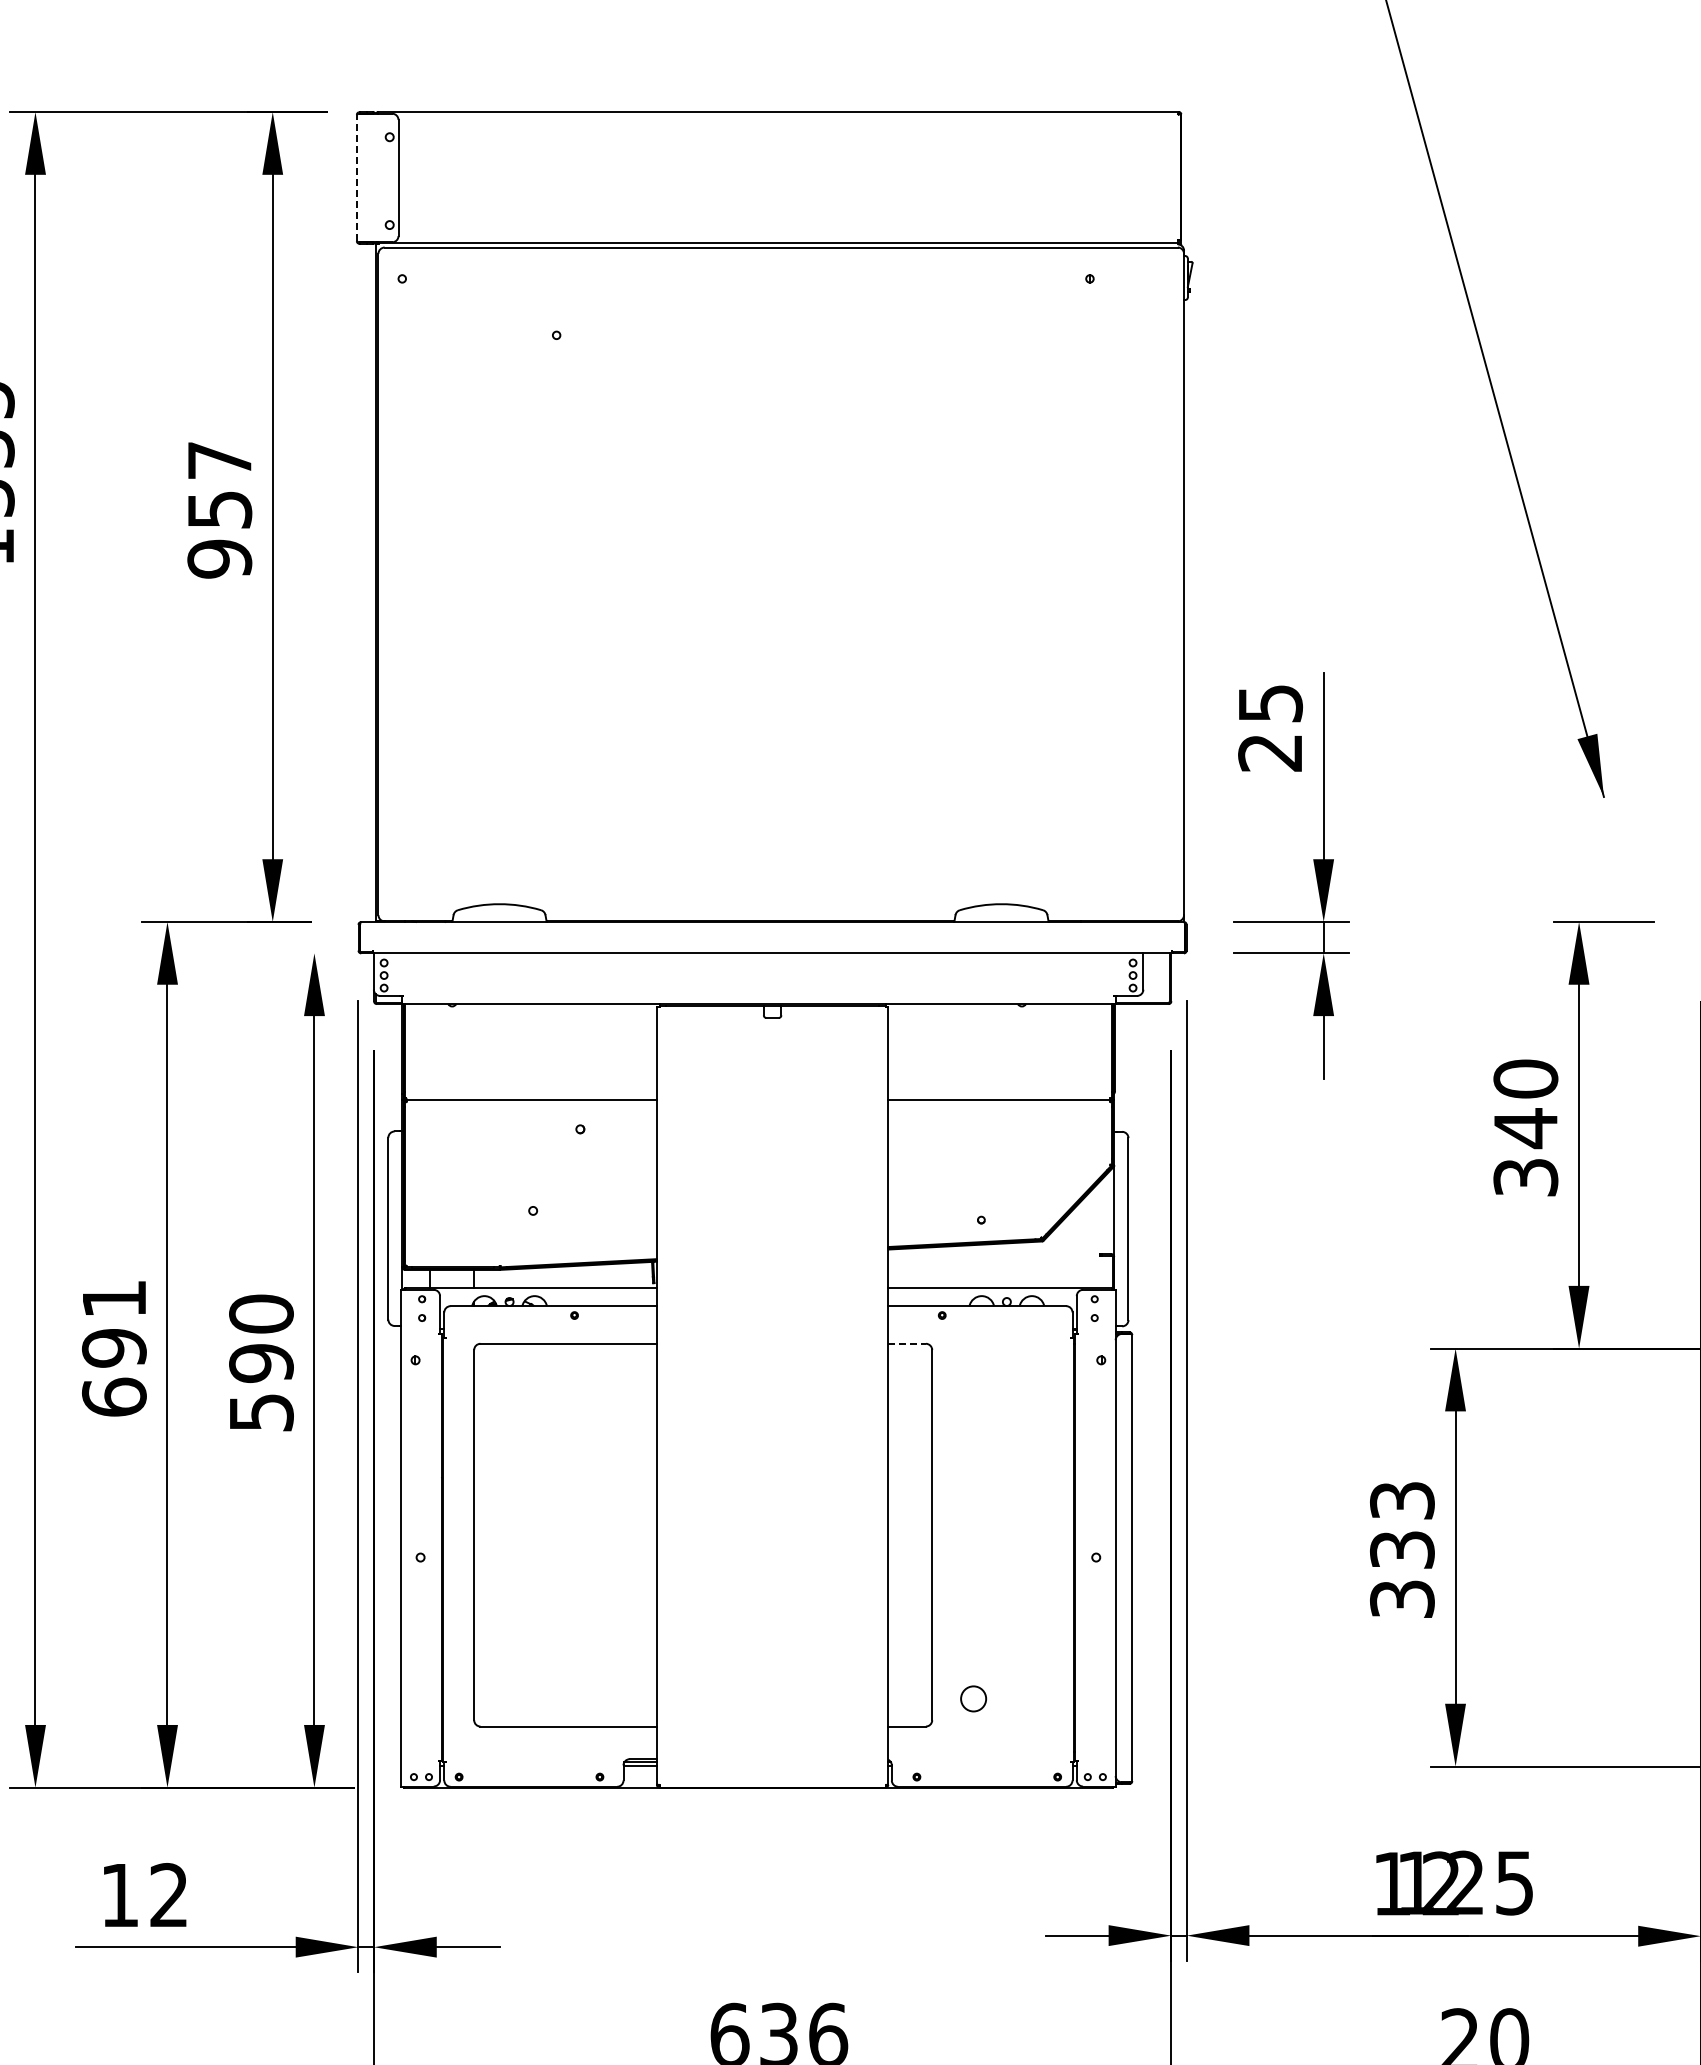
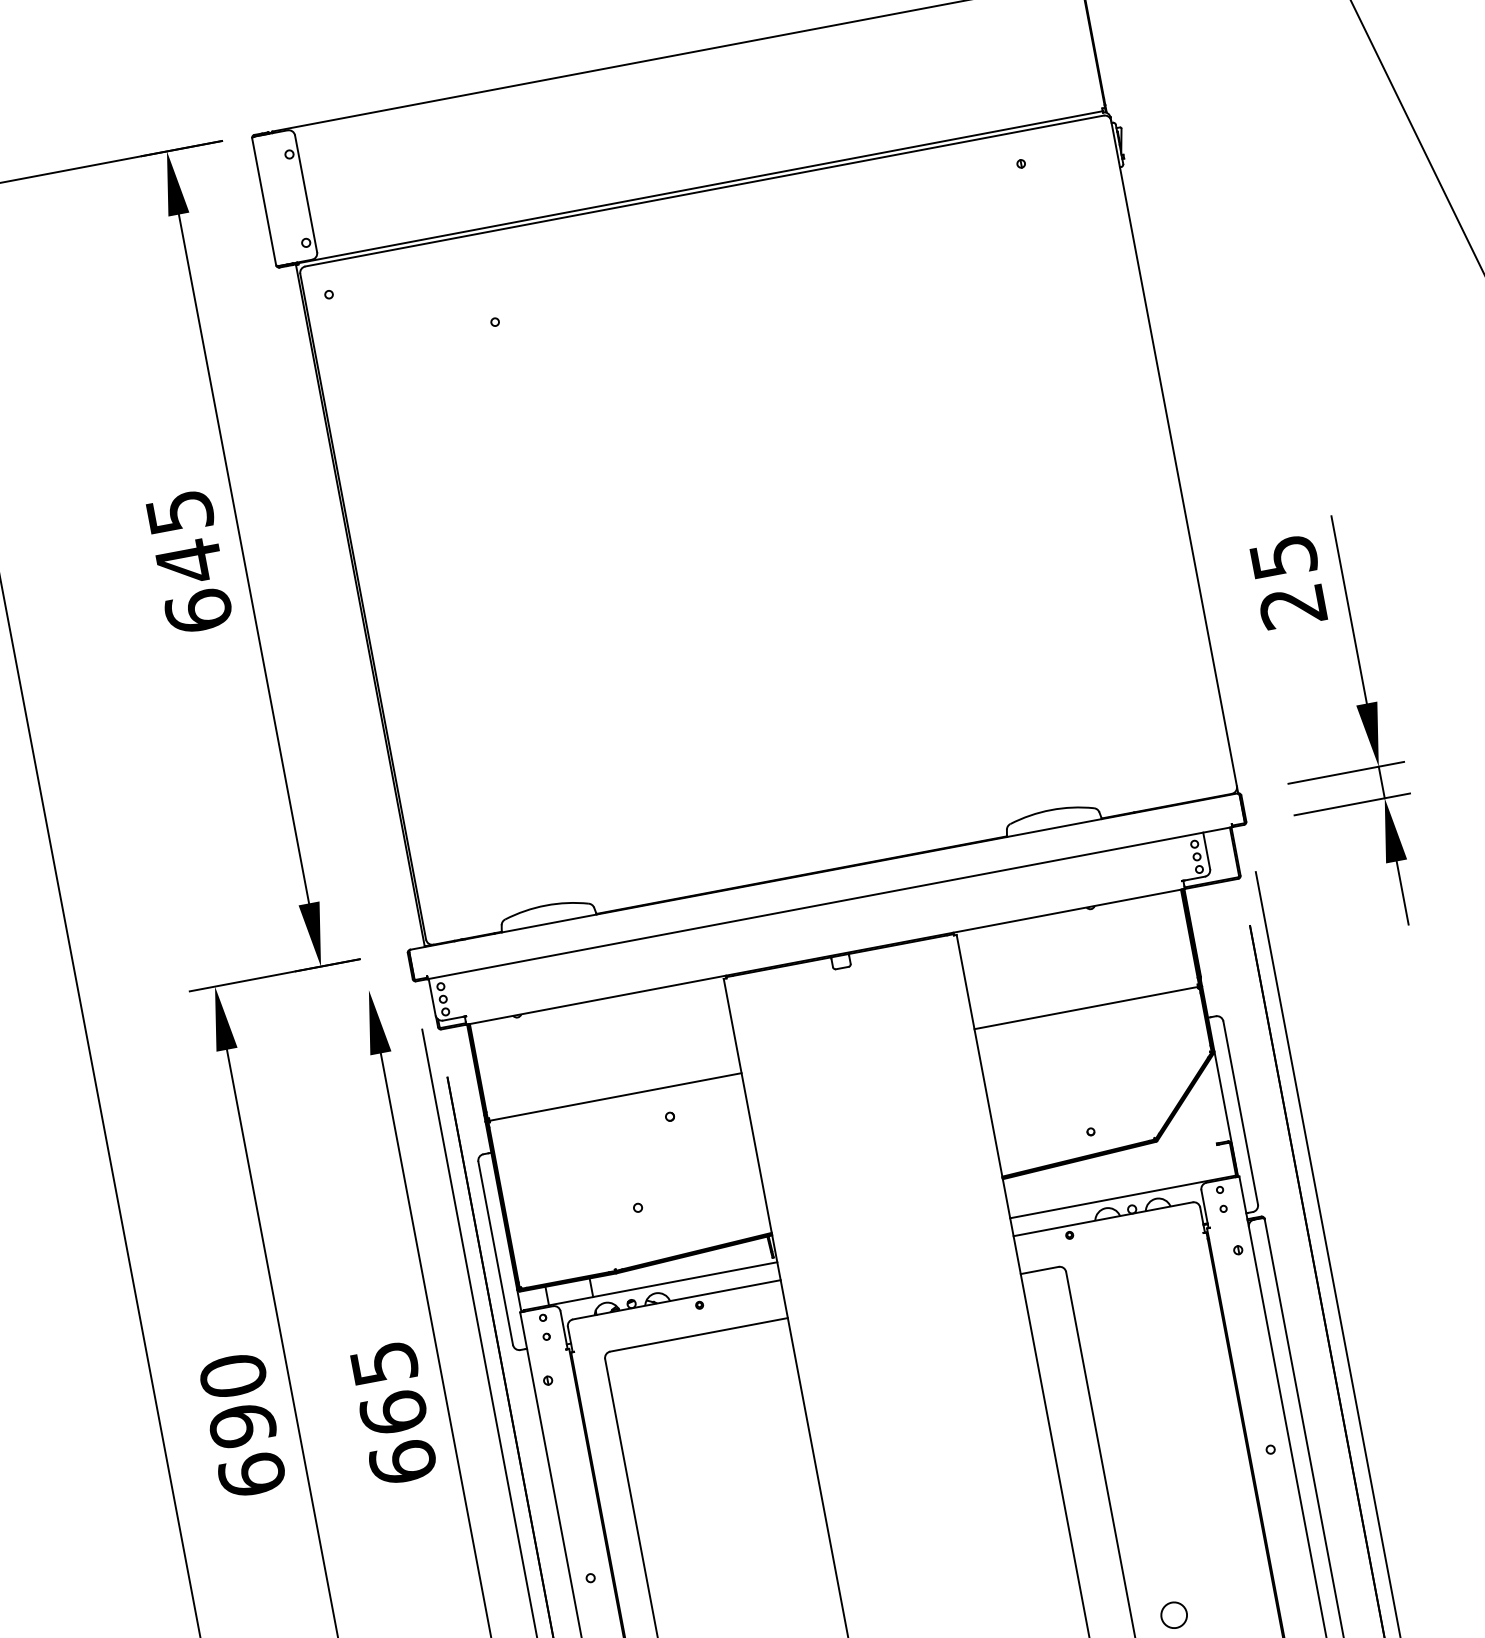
line: (356, 177) -> (263, 201), dashed -> solid
text: (219, 510) -> (189, 562), 957 -> 645
text: (114, 1298) -> (233, 1375), 691 -> 690
line: (907, 1343) -> (1040, 1270), dashed -> solid
text: (261, 1362) -> (393, 1412), 590 -> 665

